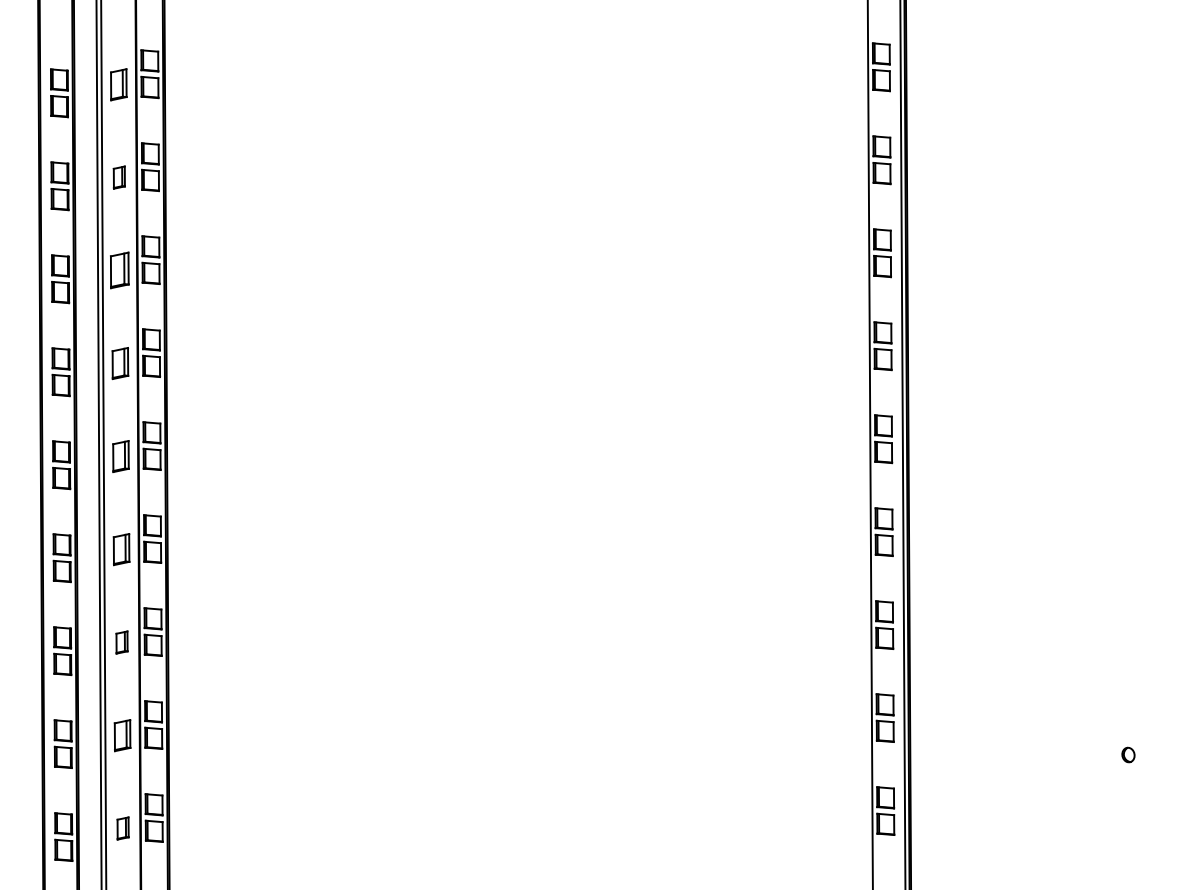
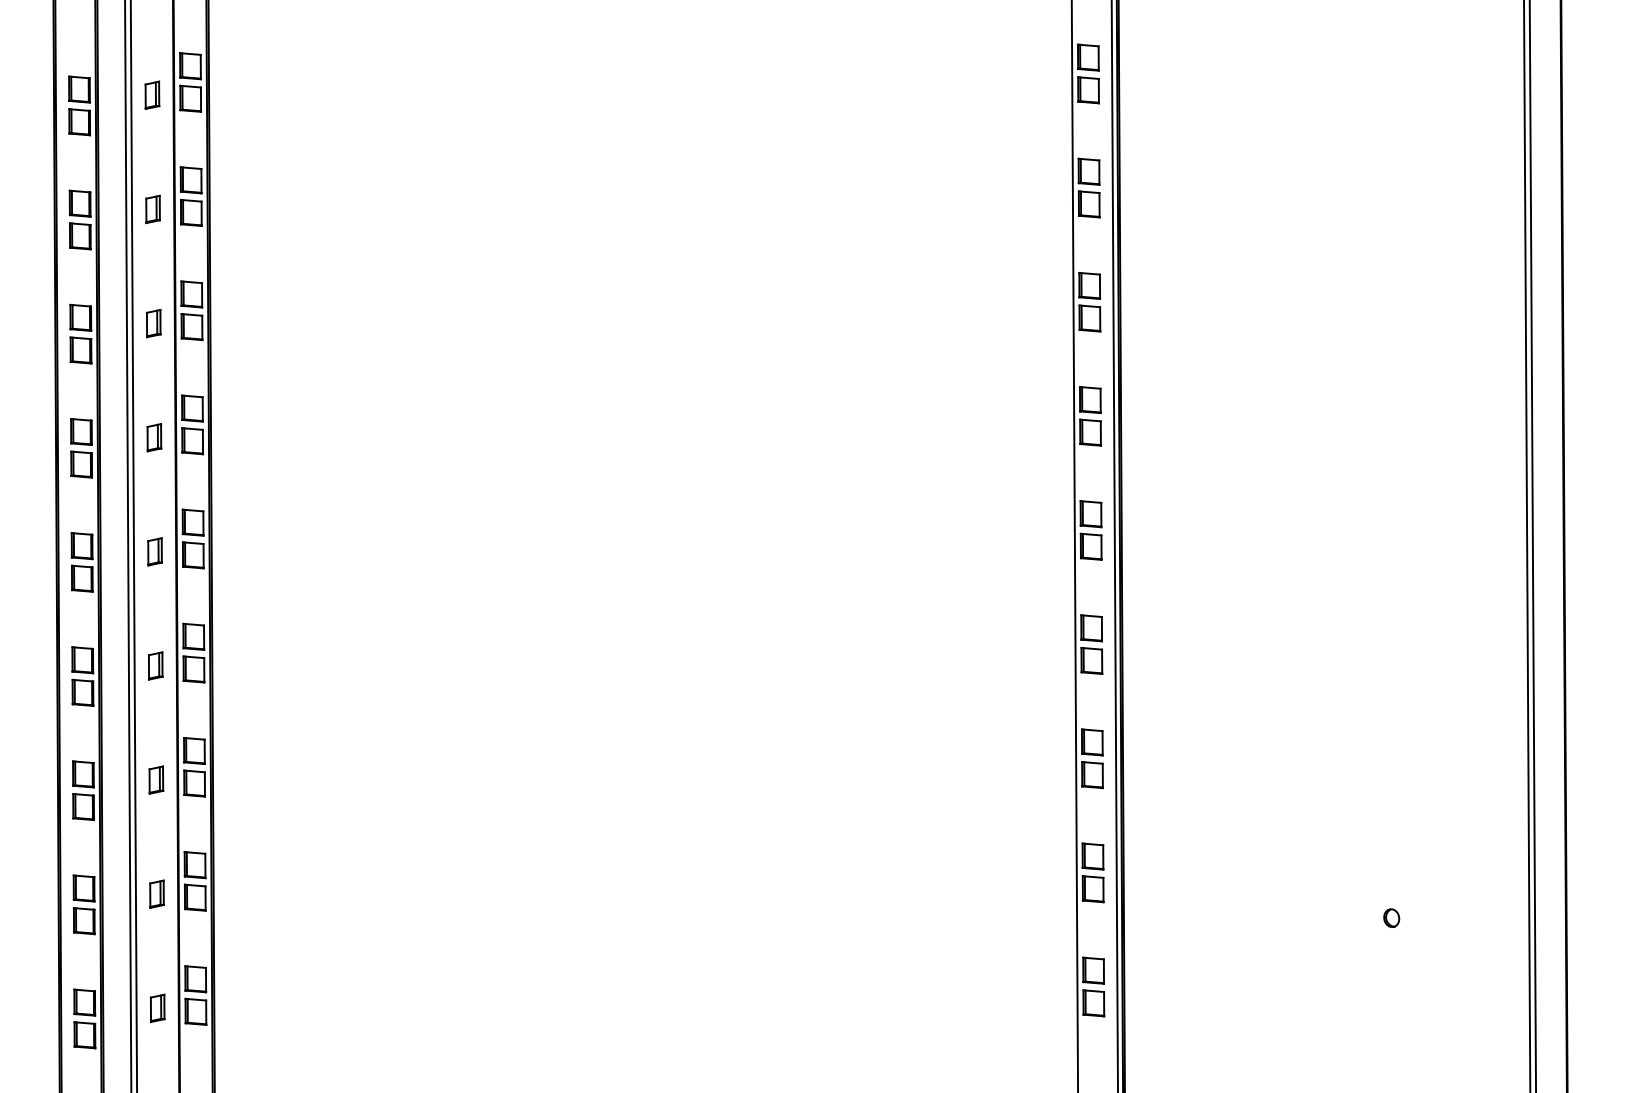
part: (118, 83) -> (152, 94), size x0.71
part: (119, 270) -> (153, 323), size x0.62
part: (120, 363) -> (154, 437), size x0.71
part: (120, 456) -> (154, 551), size x0.71
part: (121, 549) -> (155, 665), size x0.71
part: (122, 734) -> (156, 893), size x0.71

